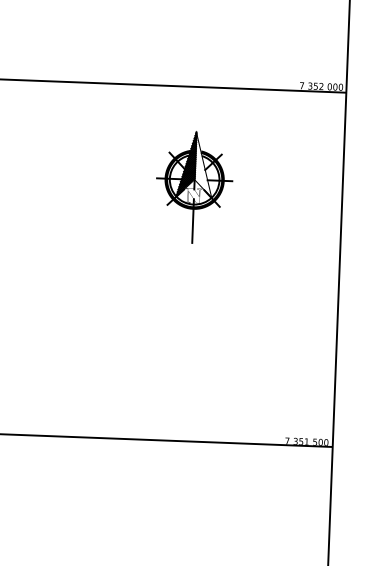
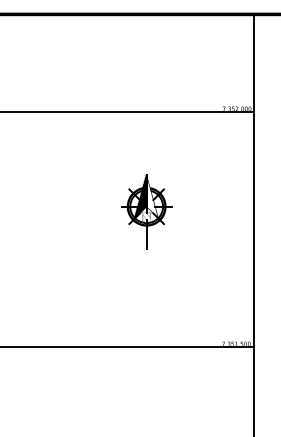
part: (194, 186) -> (146, 211), moved

